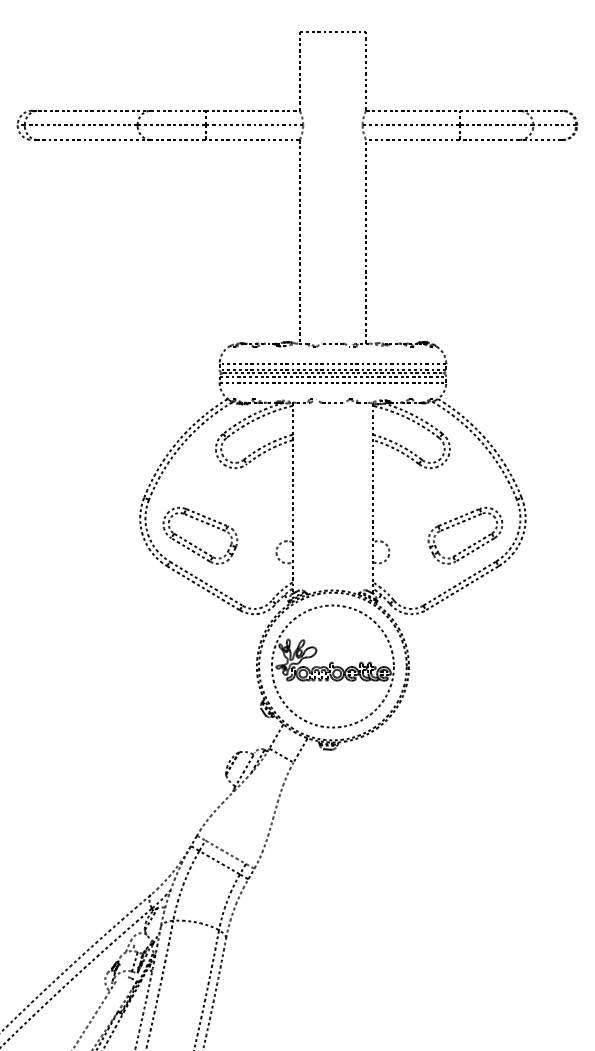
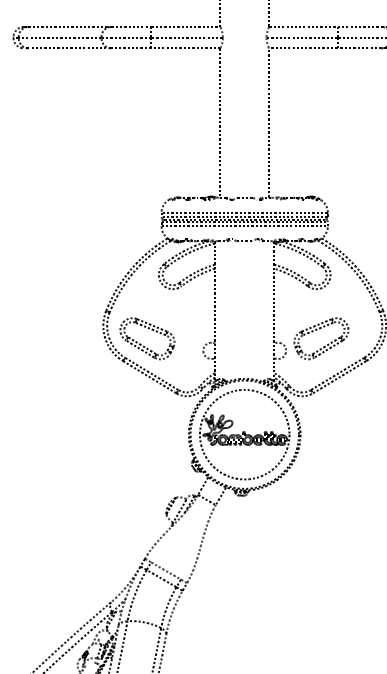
part: (470, 545) -> (325, 345), moved

